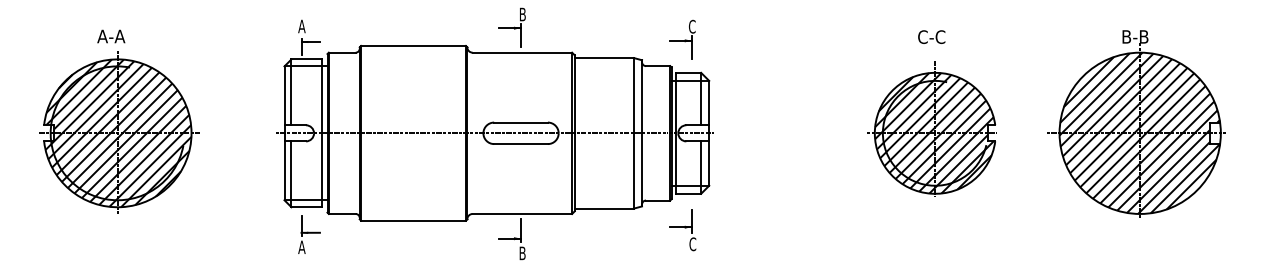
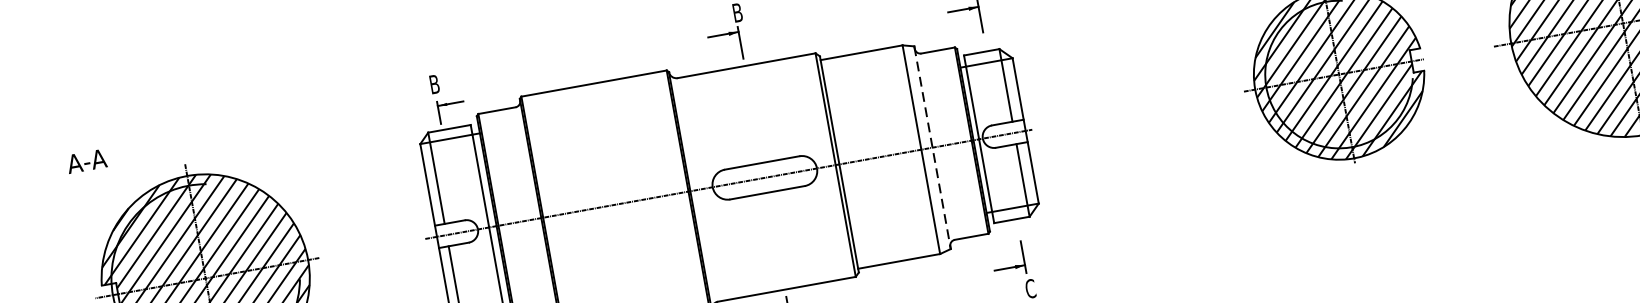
text: (301, 26) -> (433, 84), A -> B
text: (111, 36) -> (87, 161), moved
line: (642, 133) -> (933, 147), solid -> dashed

